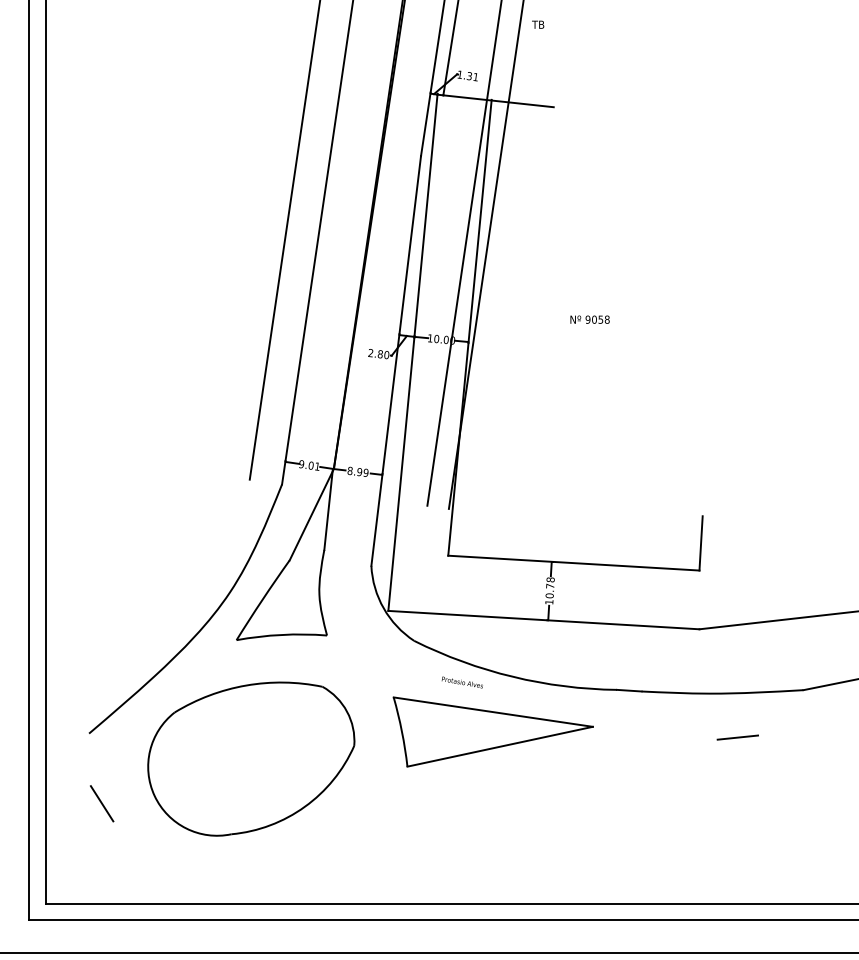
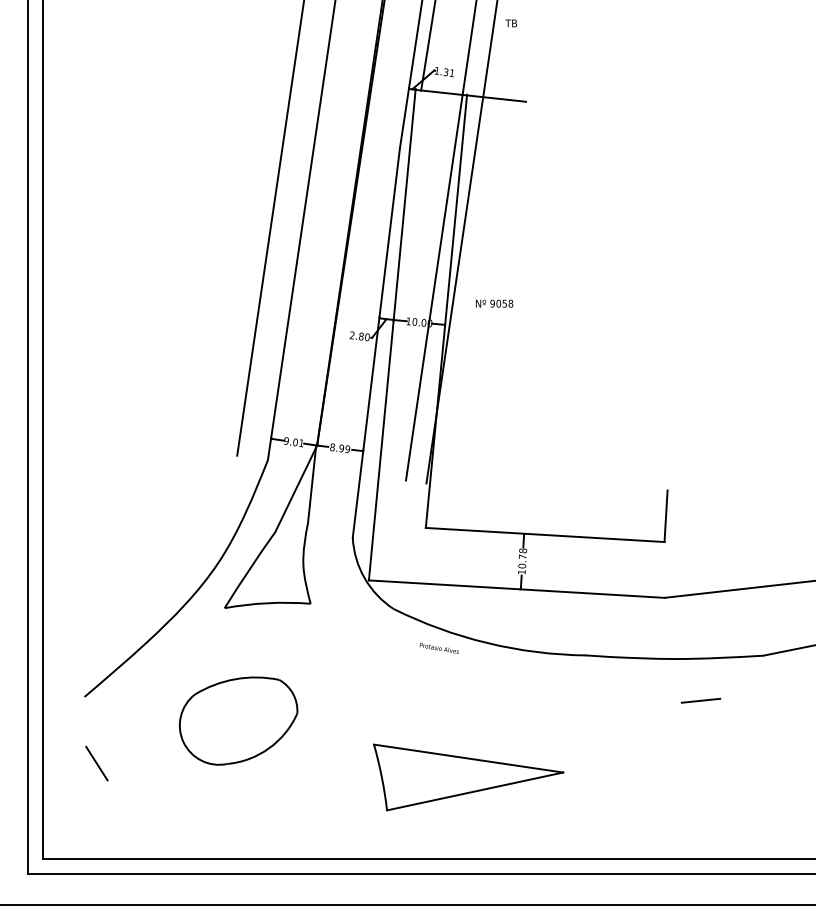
text: (589, 319) -> (494, 303), moved
part: (493, 732) -> (468, 777), moved
part: (251, 758) -> (238, 720), size x0.6

